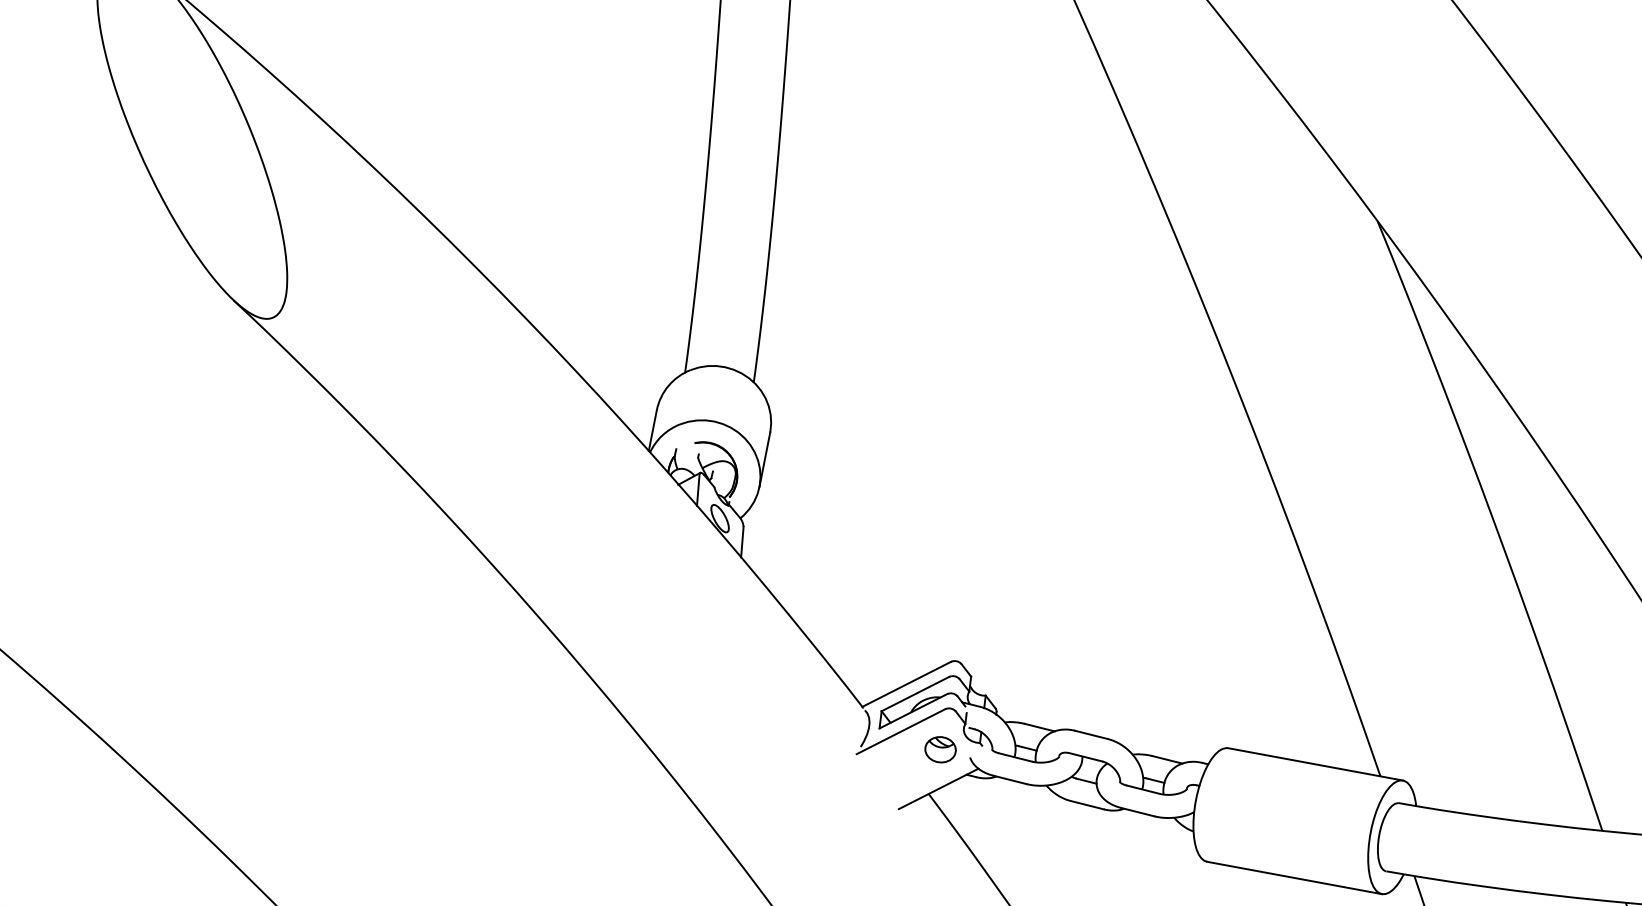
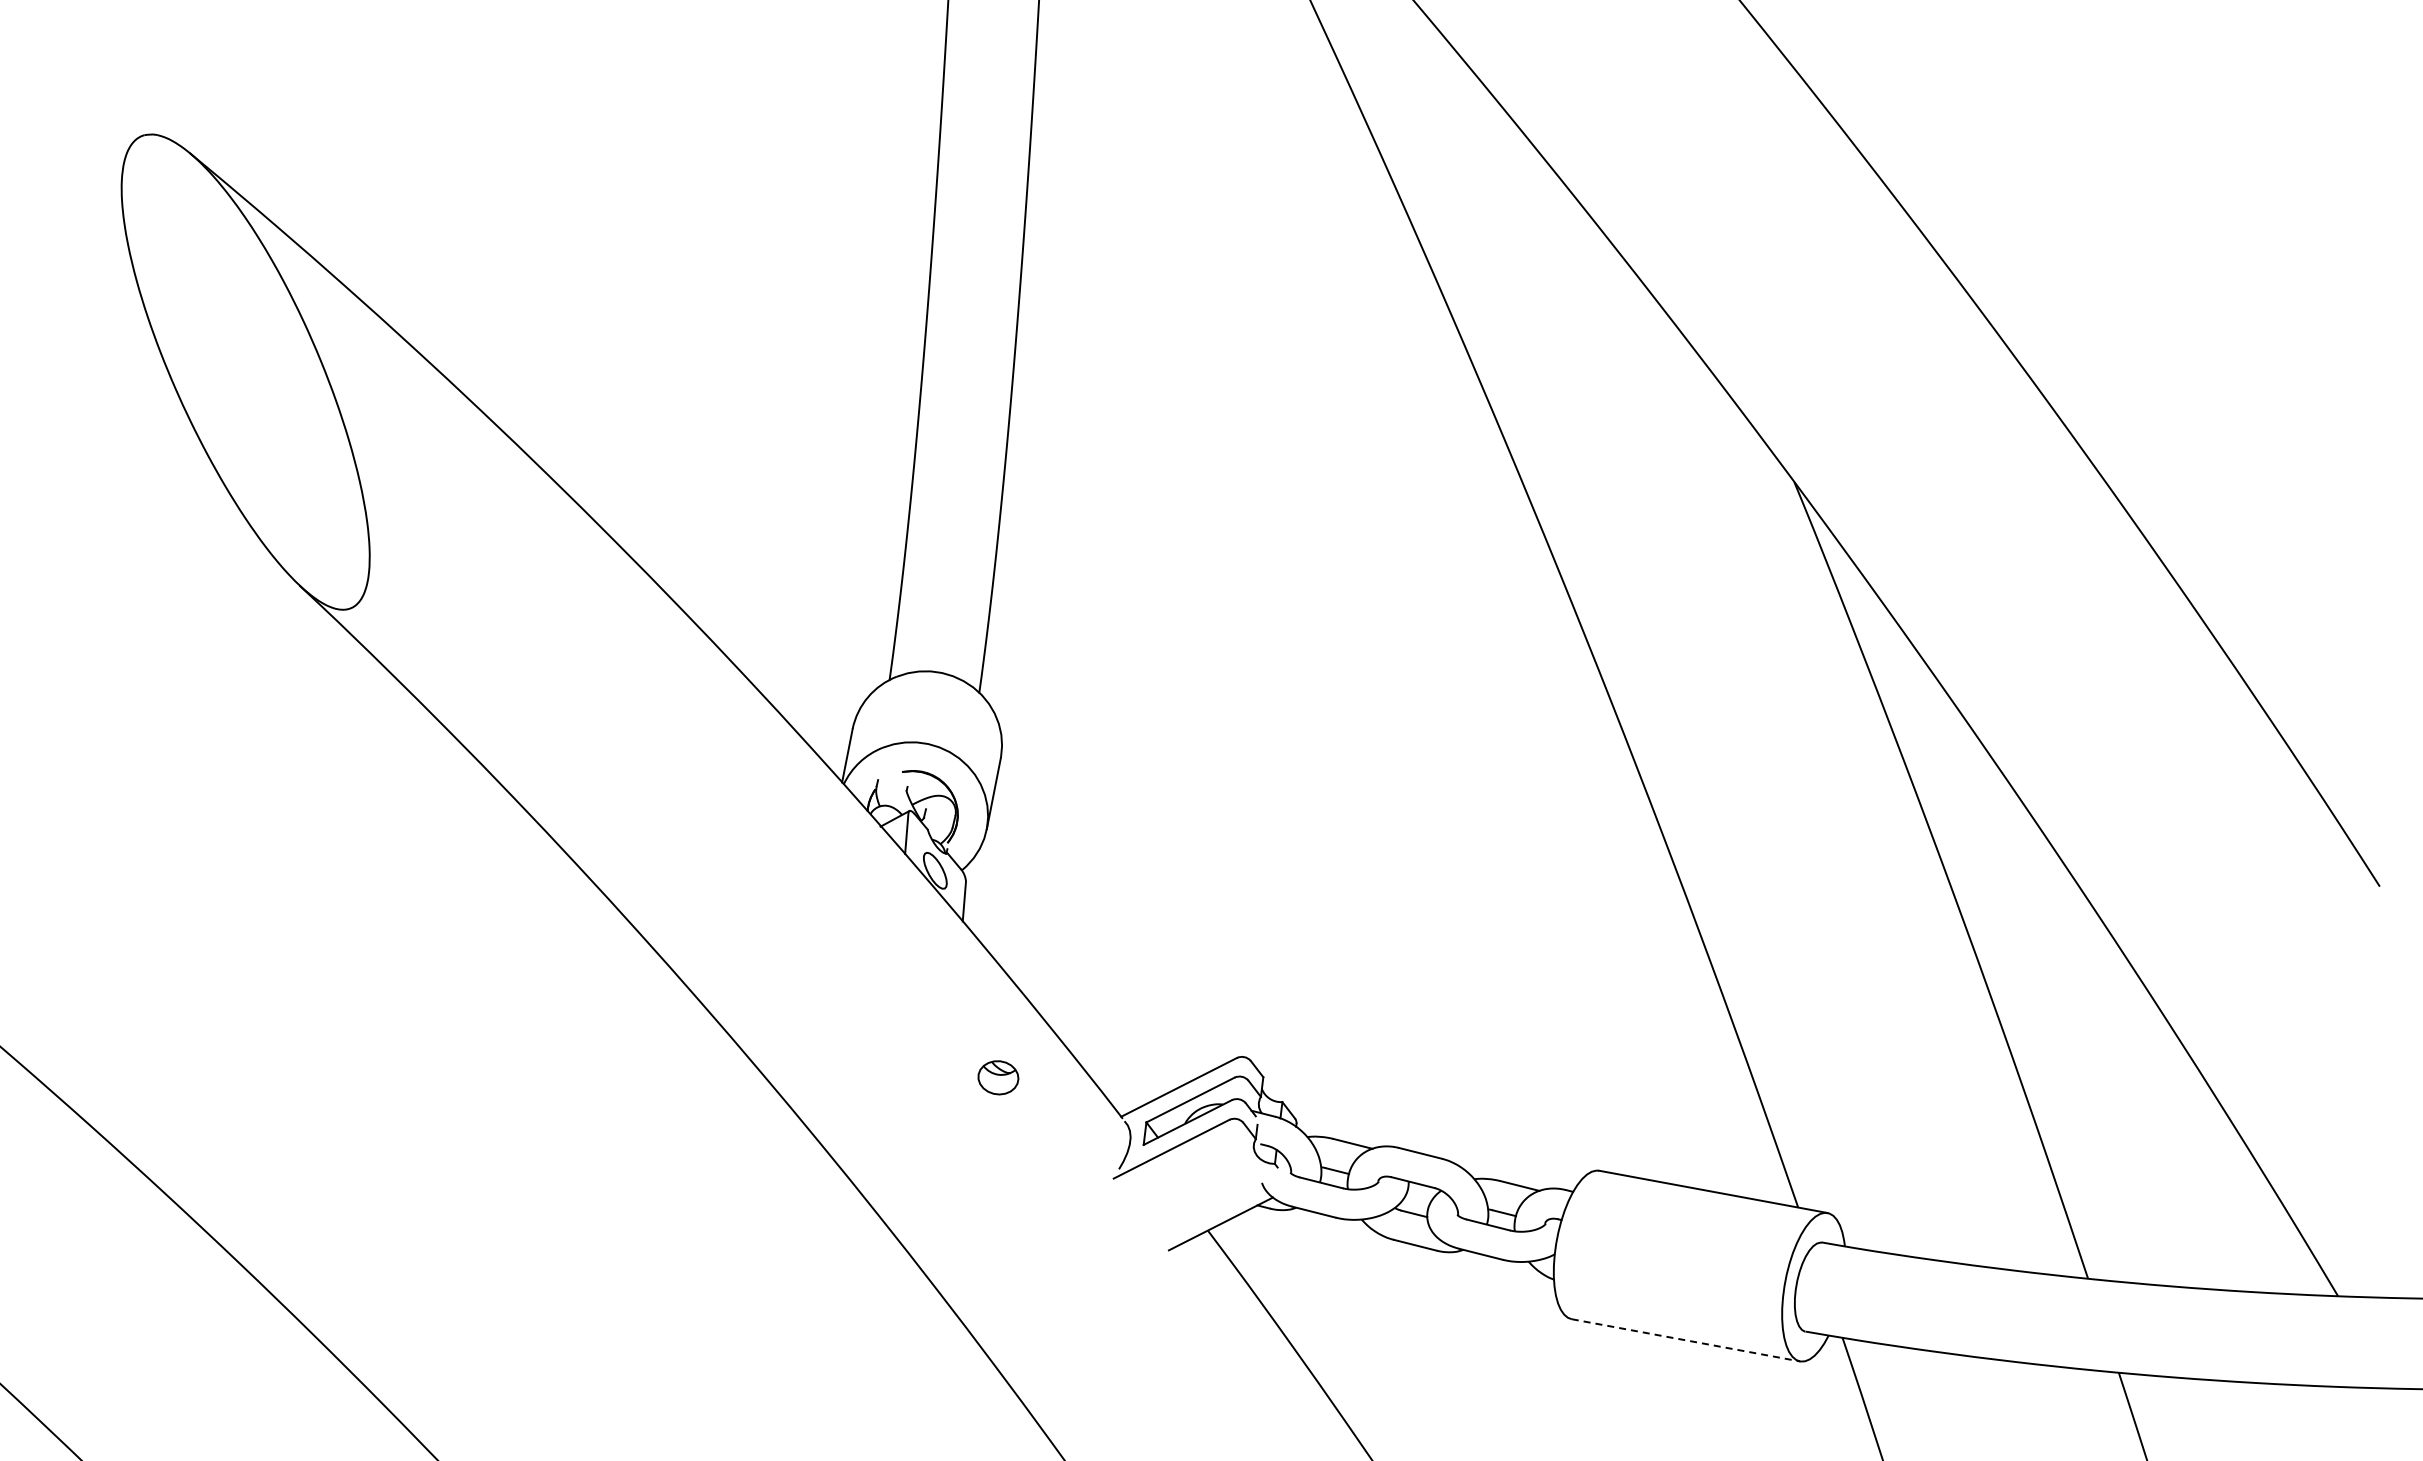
part: (940, 749) -> (998, 1077), moved
line: (1294, 878) -> (1686, 1340), solid -> dashed

